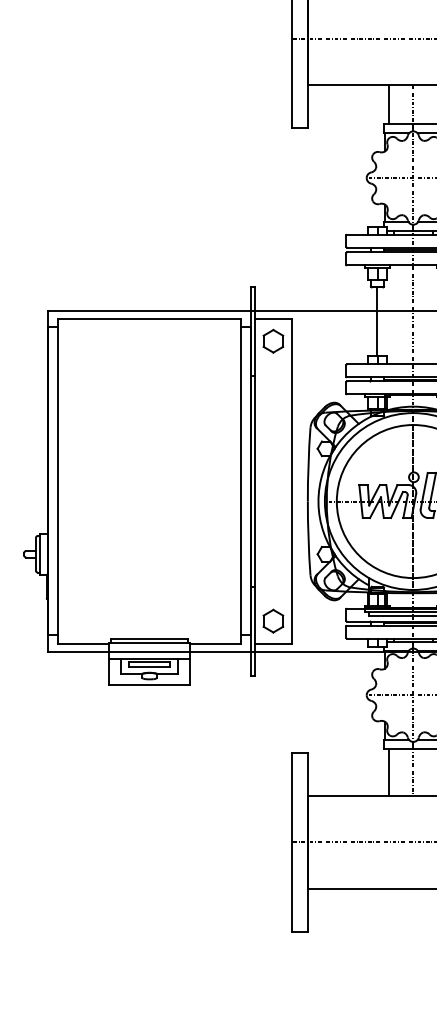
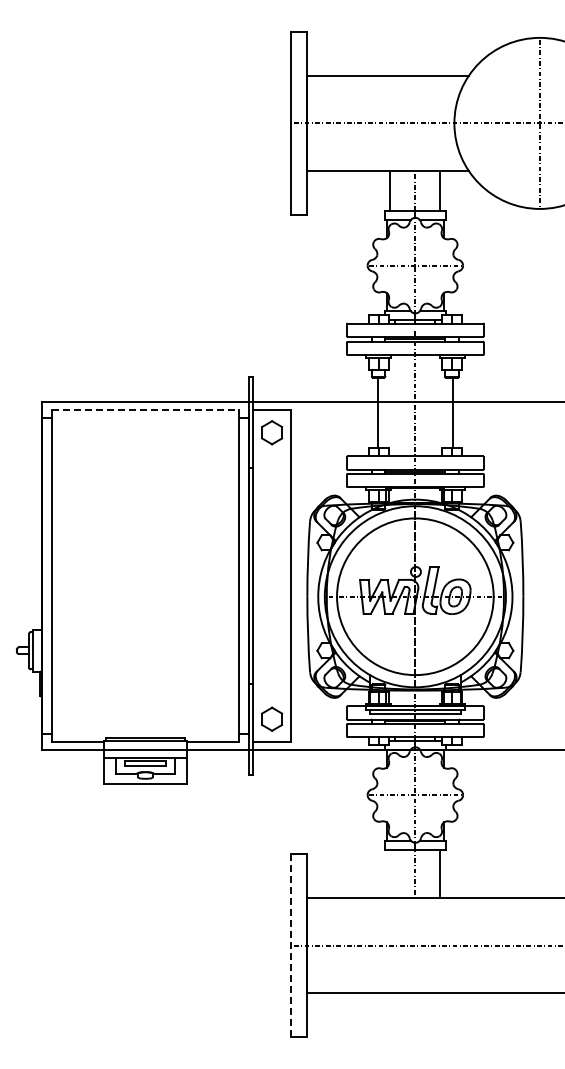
line: (149, 318) -> (145, 409), solid -> dashed
line: (389, 772) -> (390, 874), removed
line: (291, 843) -> (290, 946), solid -> dashed

